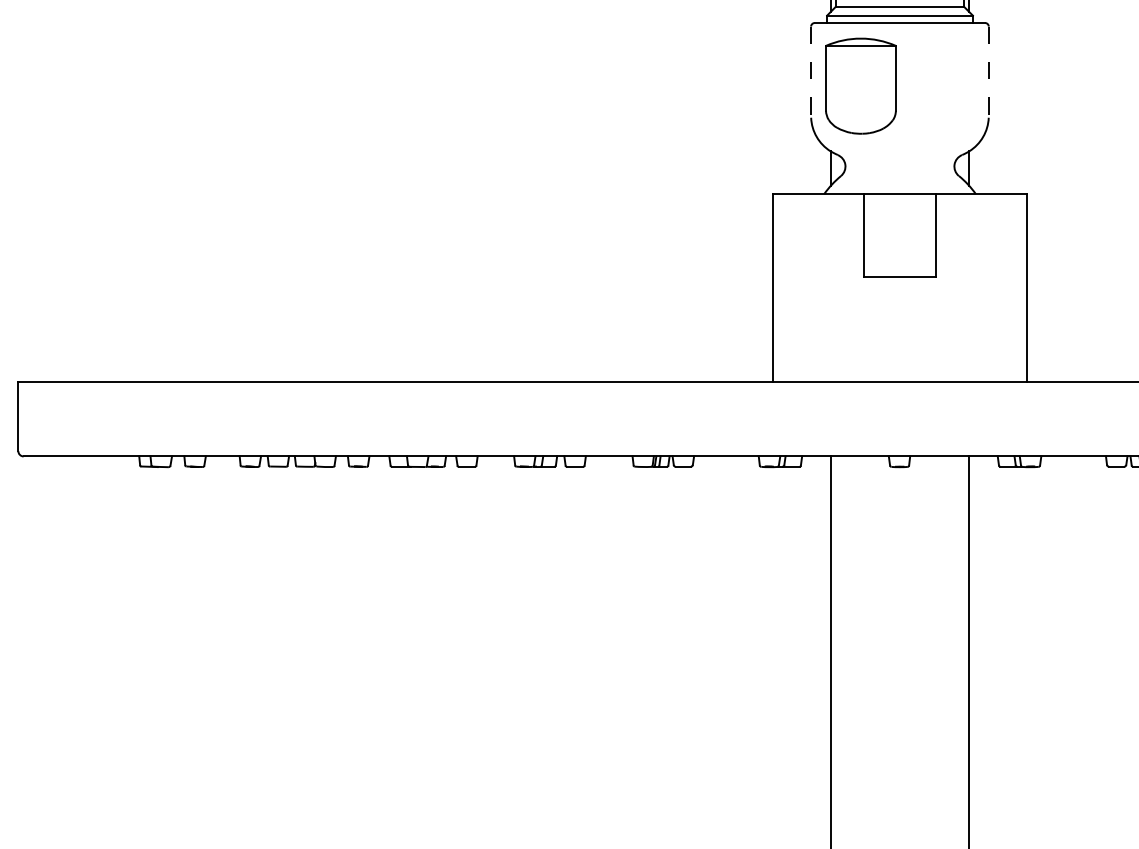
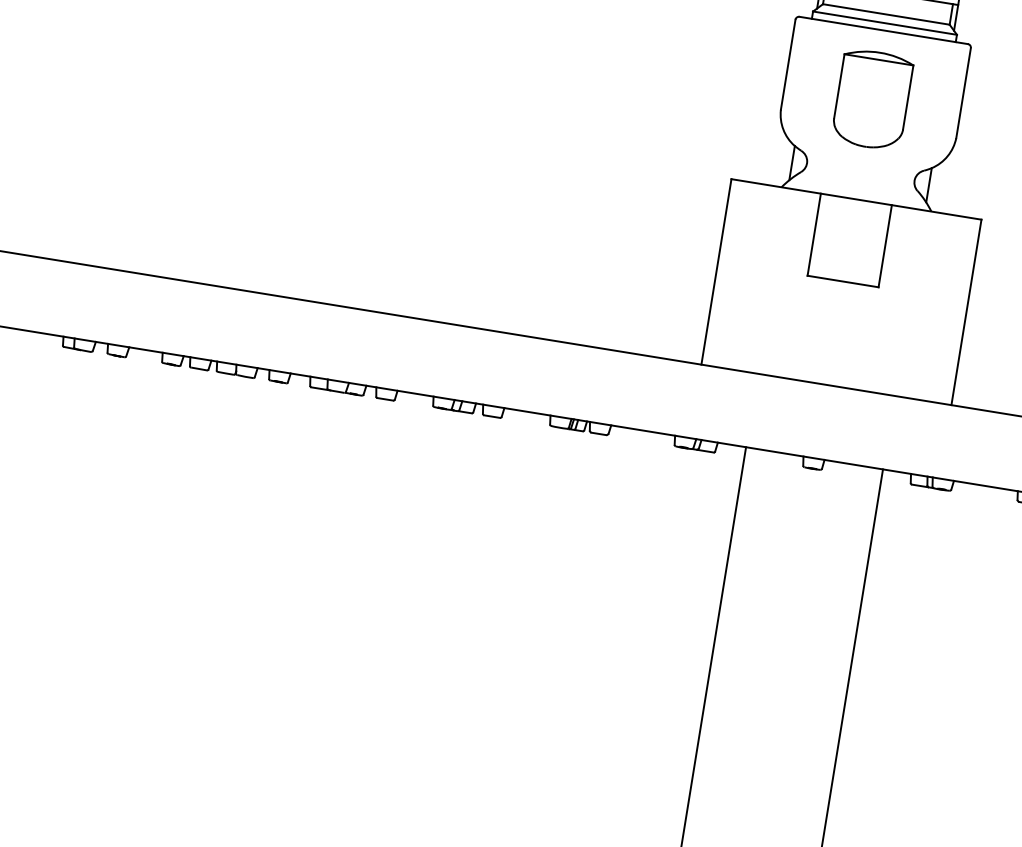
line: (811, 72) -> (788, 65), dashed -> solid
line: (988, 72) -> (963, 93), dashed -> solid
part: (860, 85) -> (872, 98), moved

